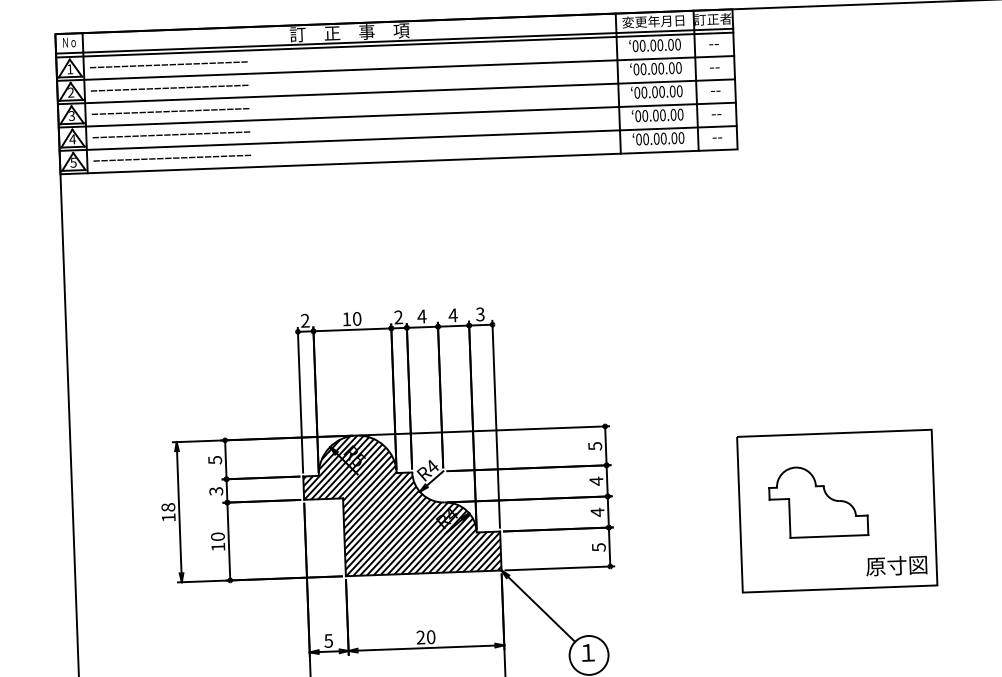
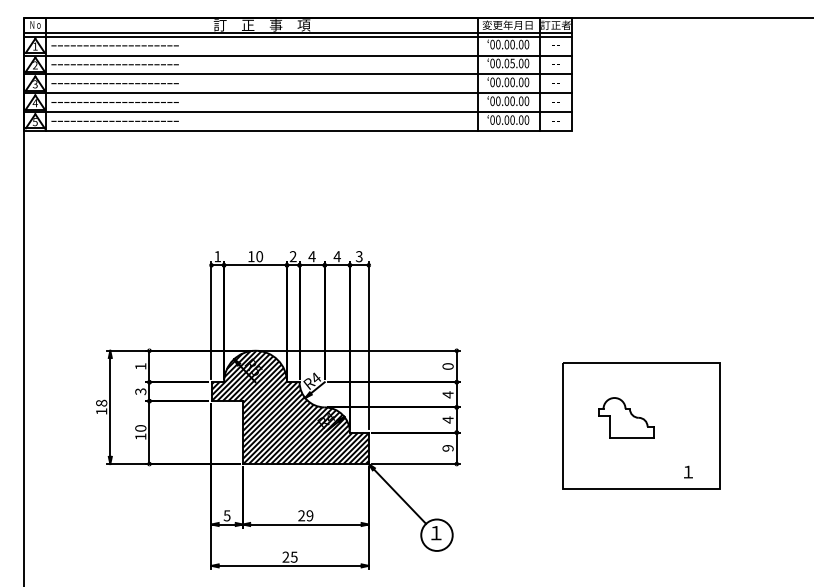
text: (661, 68) -> (512, 63), 00.00.00 -> 00.05.00
text: (304, 320) -> (217, 256), 2 -> 1
text: (594, 446) -> (447, 366), 5 -> 0
text: (214, 460) -> (140, 366), 5 -> 1
part: (818, 501) -> (626, 417), size x0.7
text: (598, 547) -> (447, 448), 5 -> 9
text: (896, 565) -> (687, 471), 原寸図 -> １
text: (430, 636) -> (309, 515), 20 -> 29

